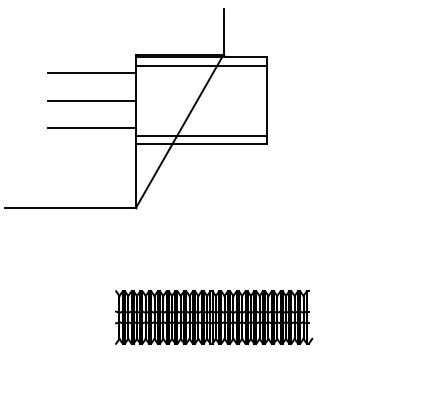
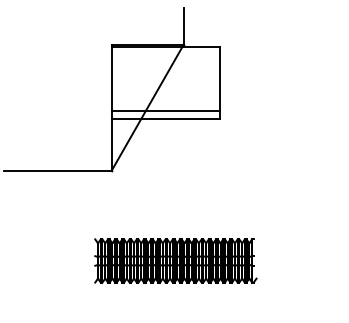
line: (201, 65) -> (165, 53), removed
line: (92, 73) -> (75, 60), removed
line: (92, 100) -> (75, 82), removed
line: (92, 127) -> (75, 104), removed

